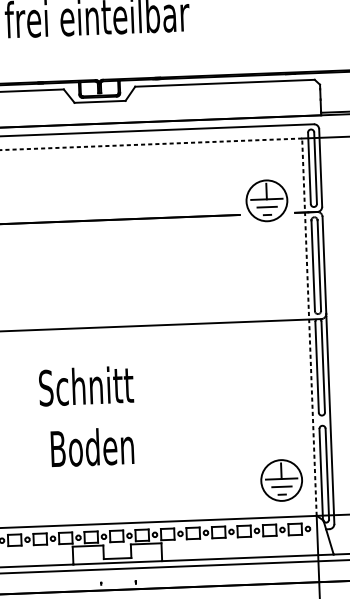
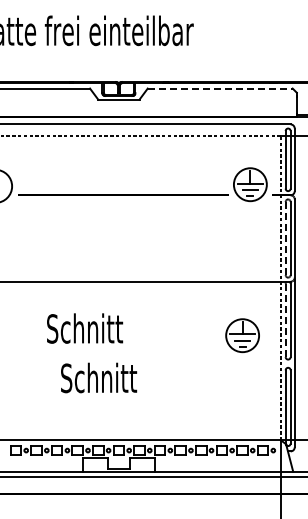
line: (225, 83) -> (220, 88), solid -> dashed
line: (312, 265) -> (285, 238), solid -> dashed
line: (316, 367) -> (285, 320), solid -> dashed
text: (86, 386) -> (85, 328), moved
text: (89, 446) -> (99, 377), Boden -> Schnitt
part: (281, 480) -> (242, 335), moved

